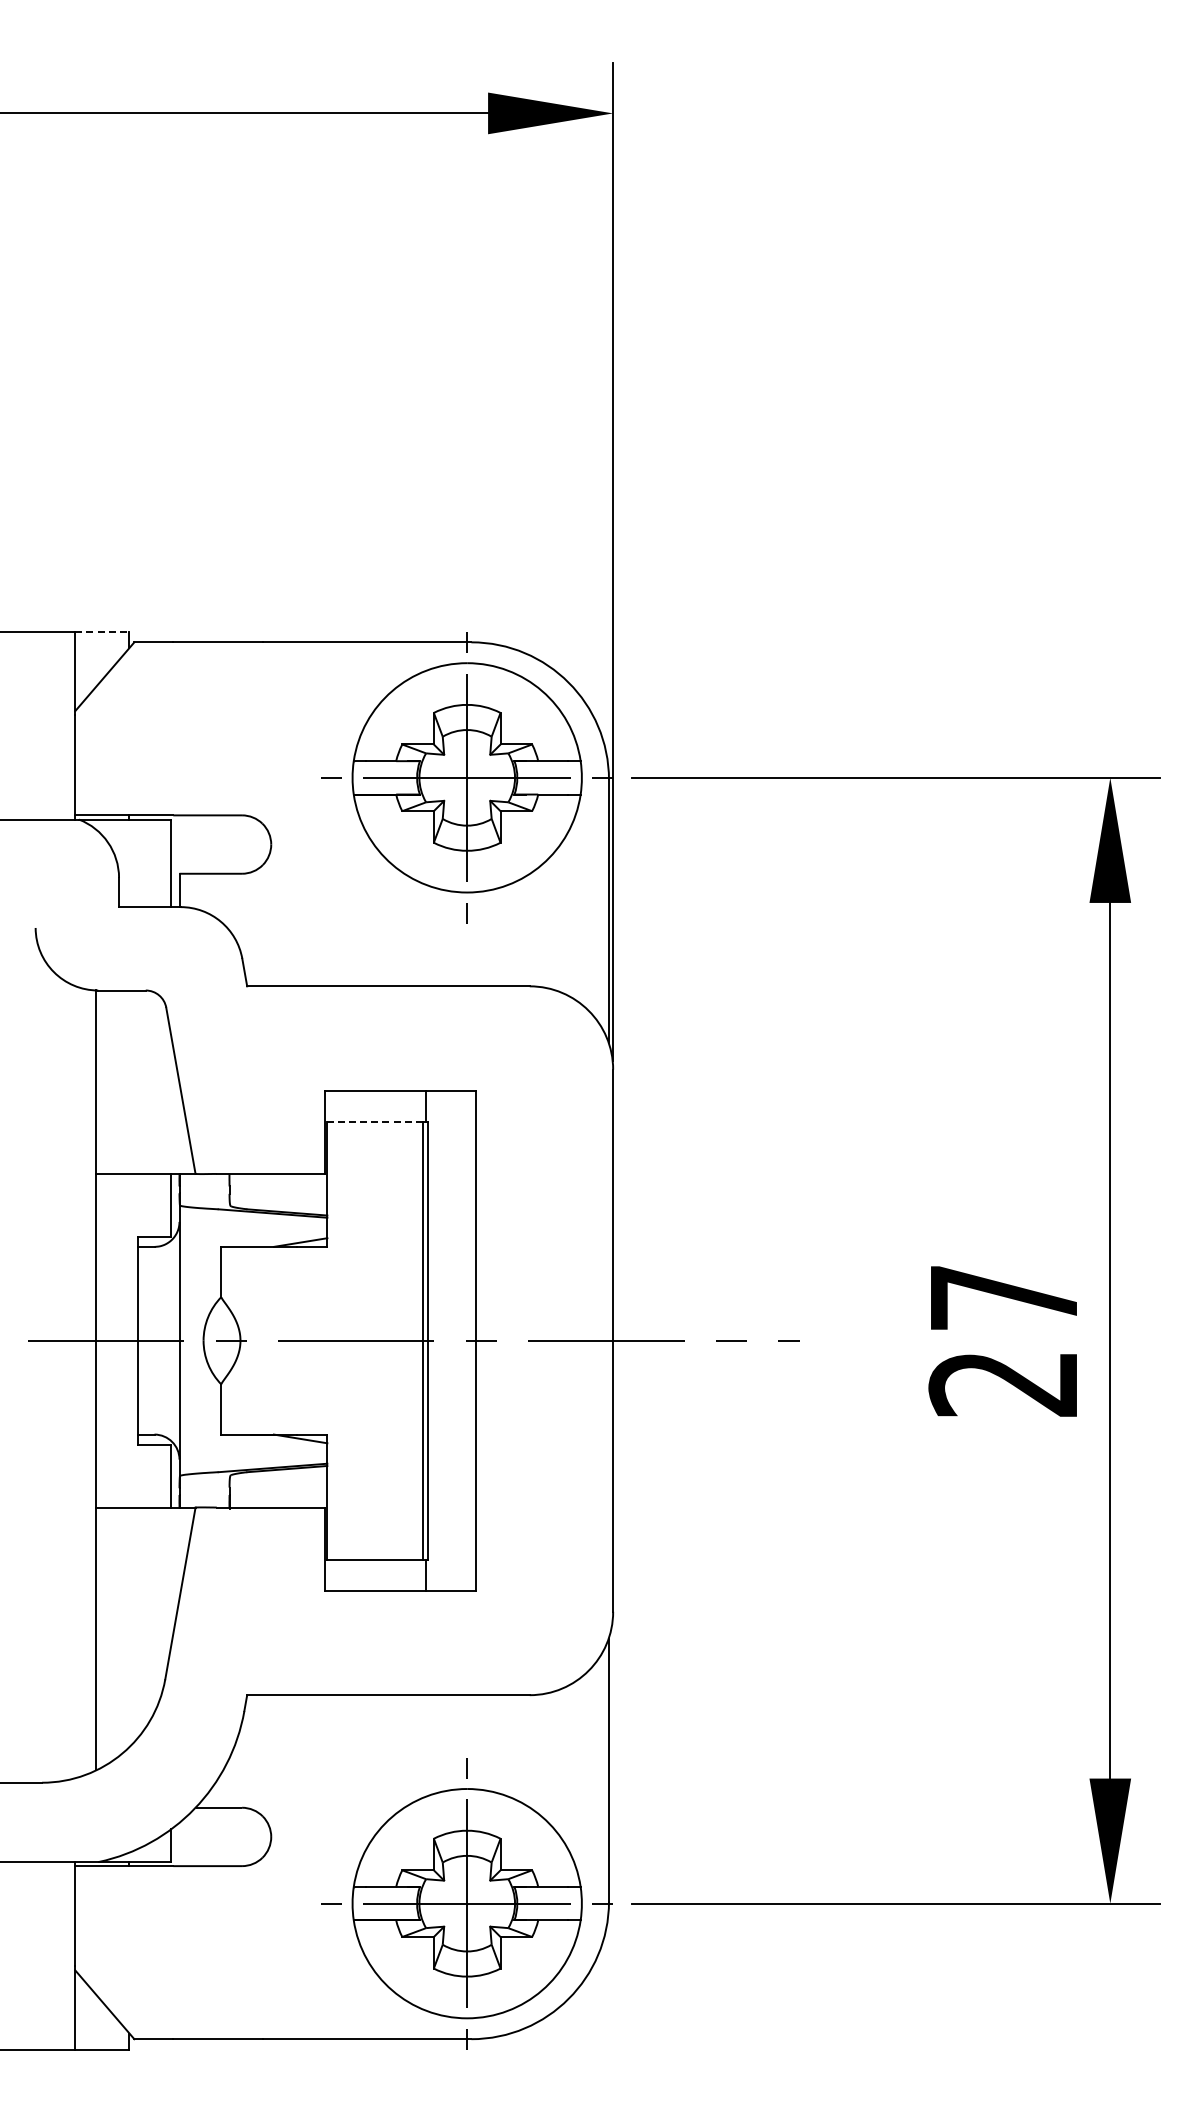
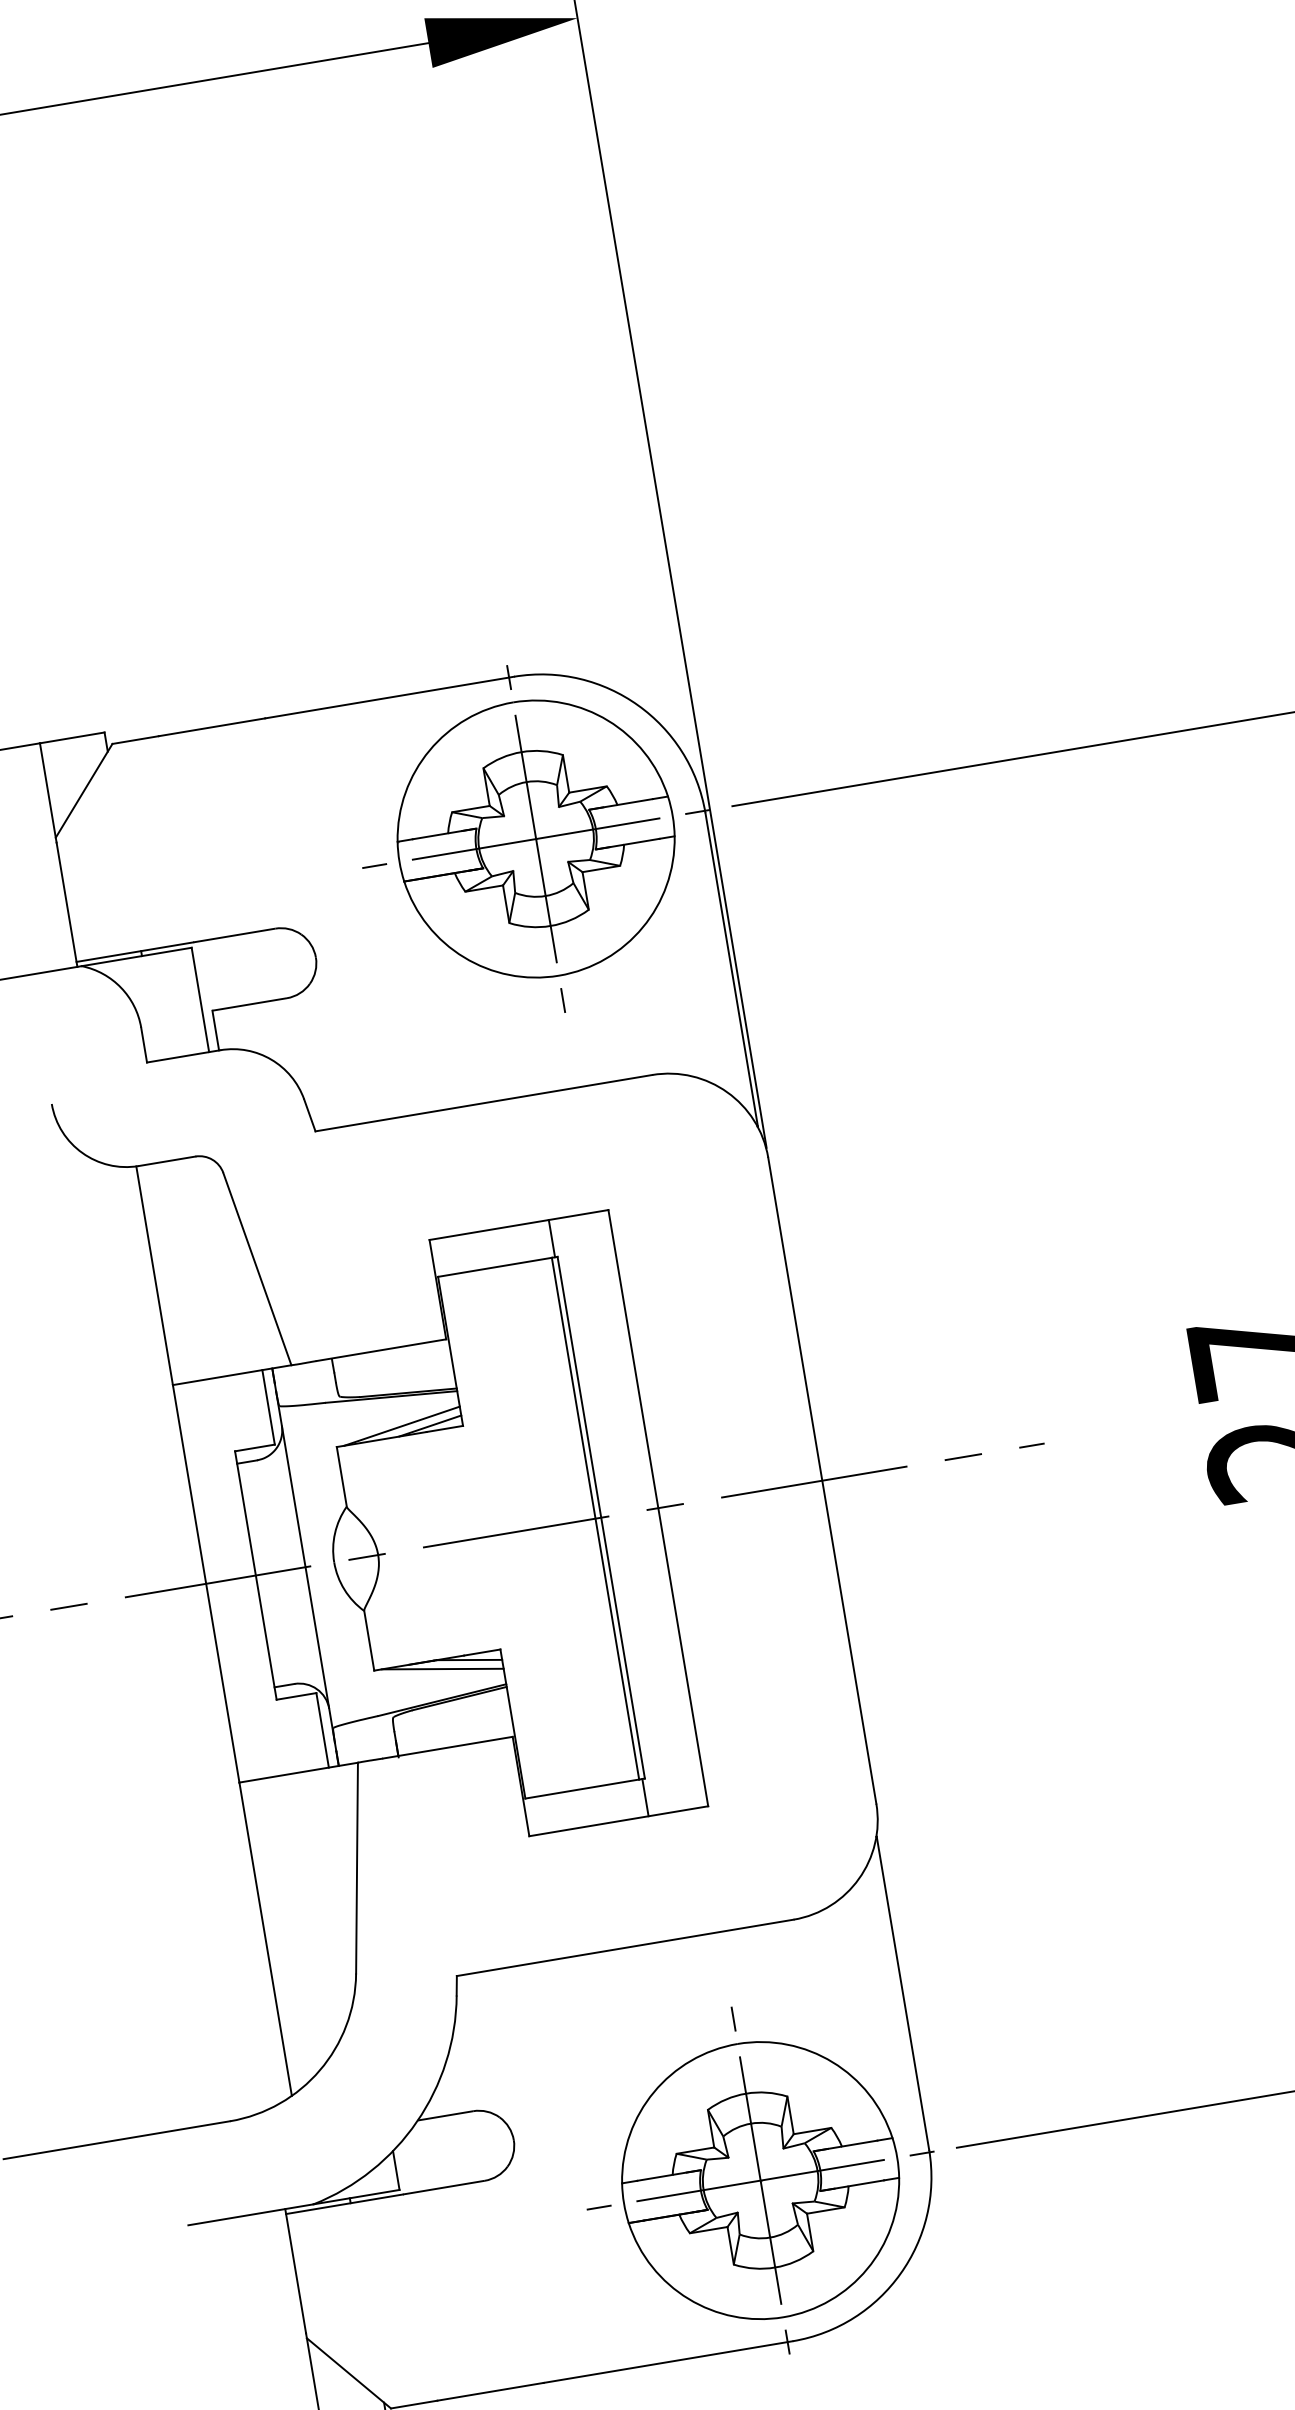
line: (102, 631) -> (72, 737), dashed -> solid
line: (375, 1121) -> (495, 1266), dashed -> solid
line: (277, 1238) -> (401, 1425), added
line: (277, 1442) -> (442, 1668), added

